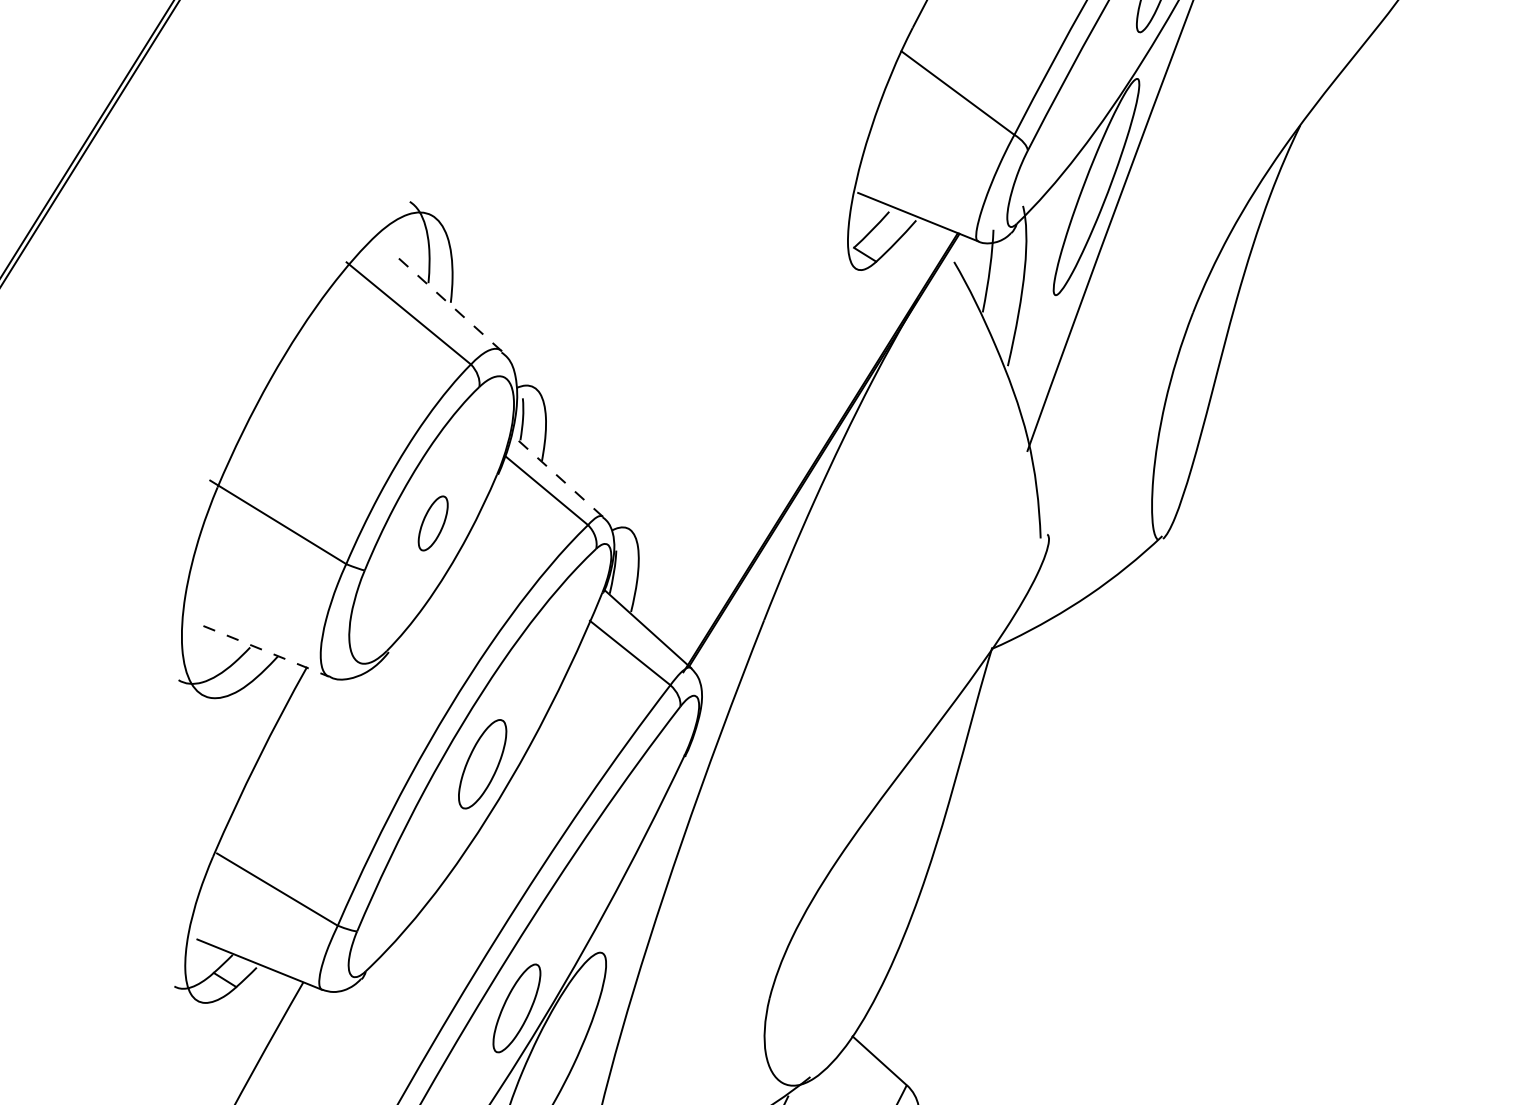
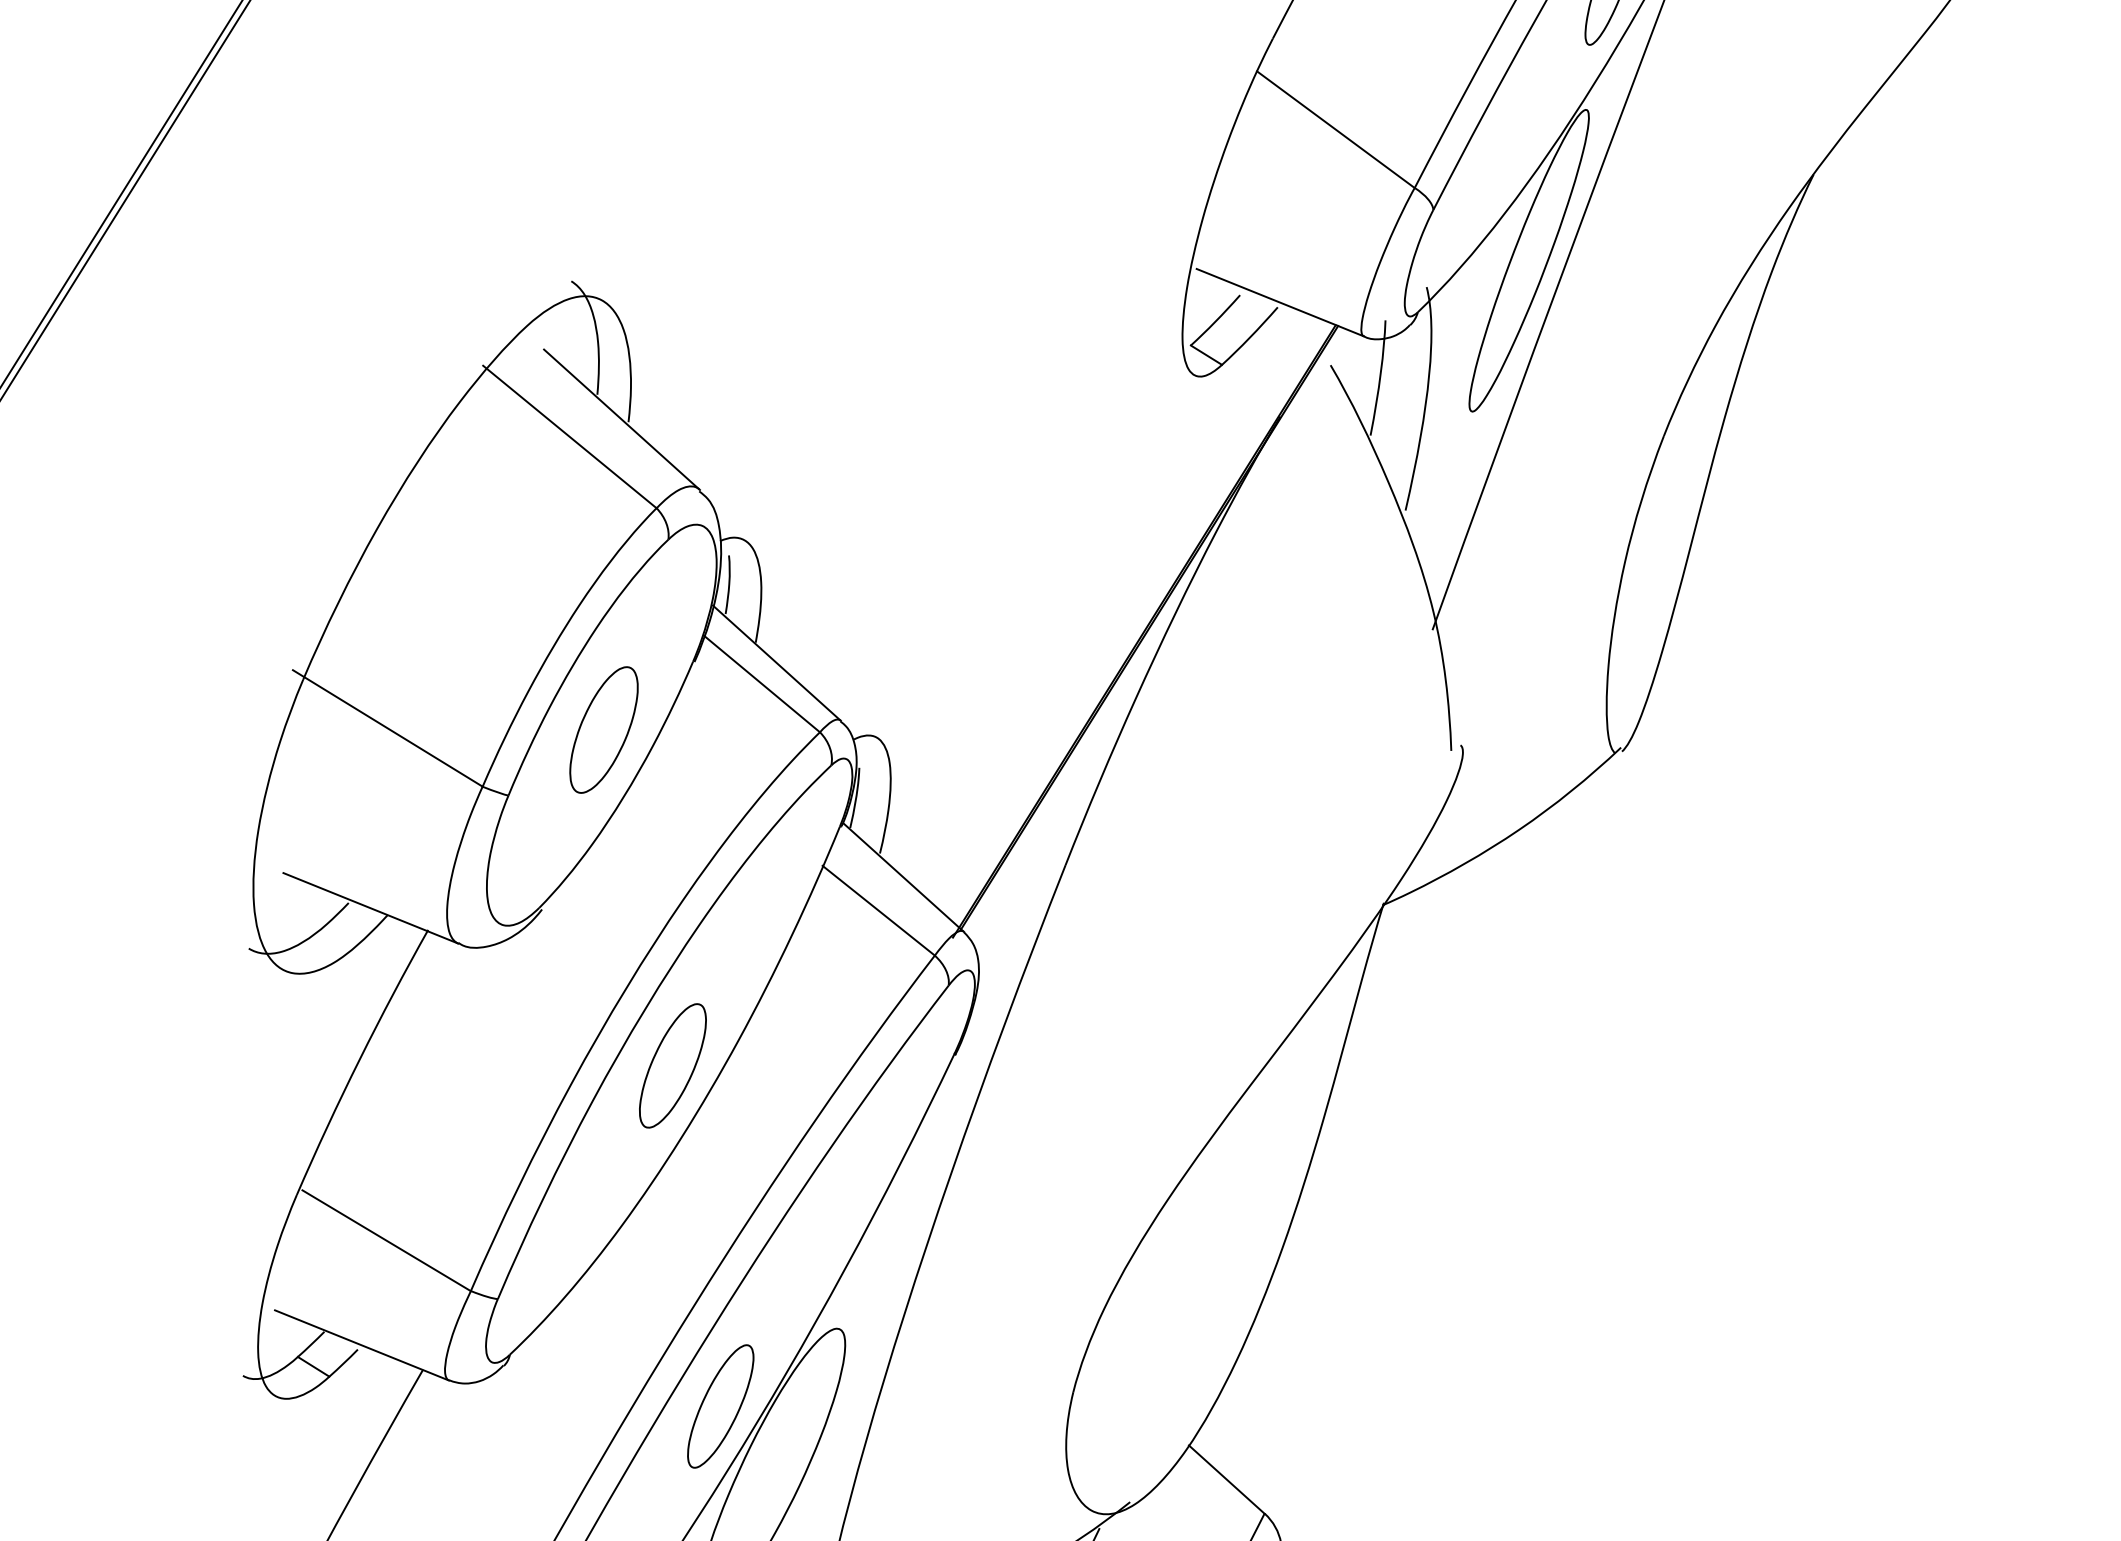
line: (446, 300) -> (622, 419), dashed -> solid
line: (556, 475) -> (776, 662), dashed -> solid
part: (432, 523) -> (603, 729), size x1.67
line: (266, 651) -> (371, 908), dashed -> solid

